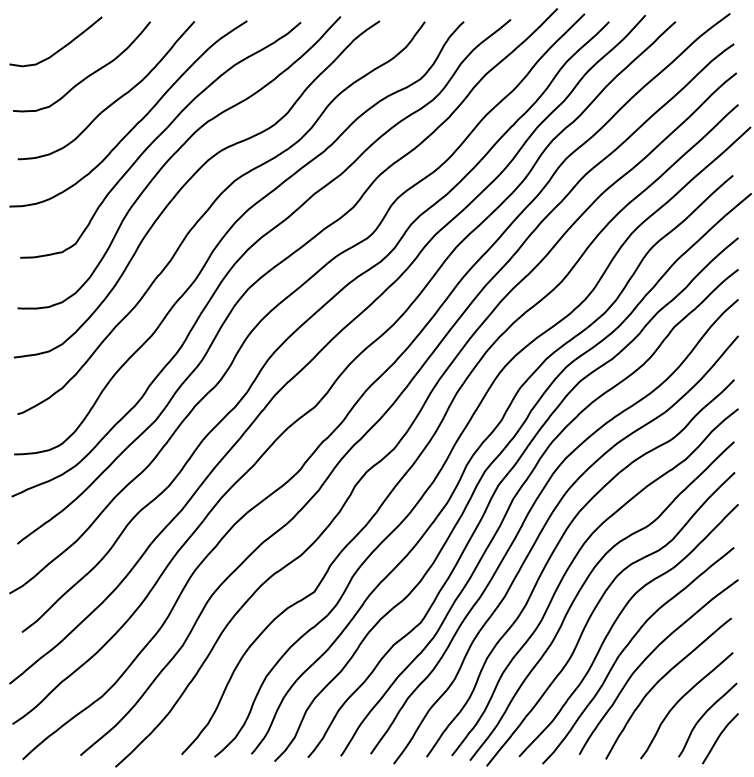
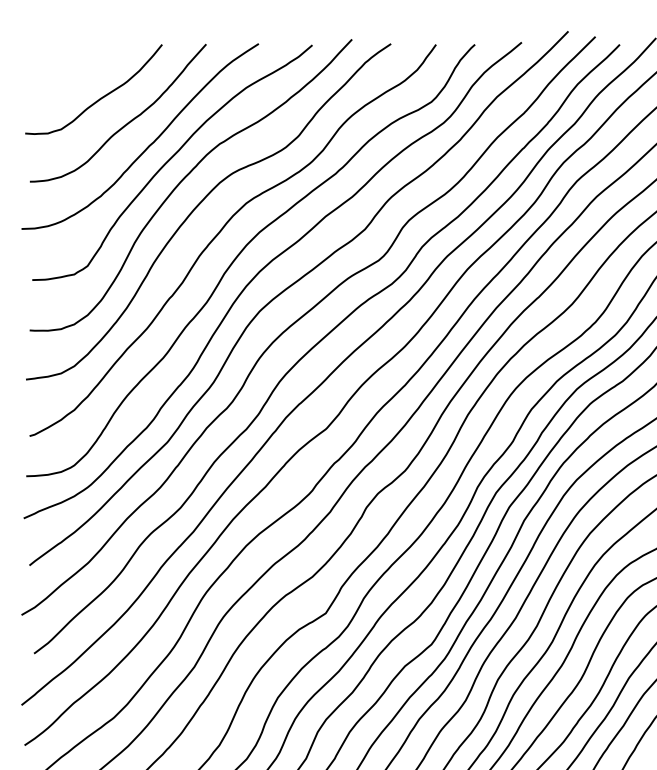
curve: (61, 47) -> (73, 70), removed

